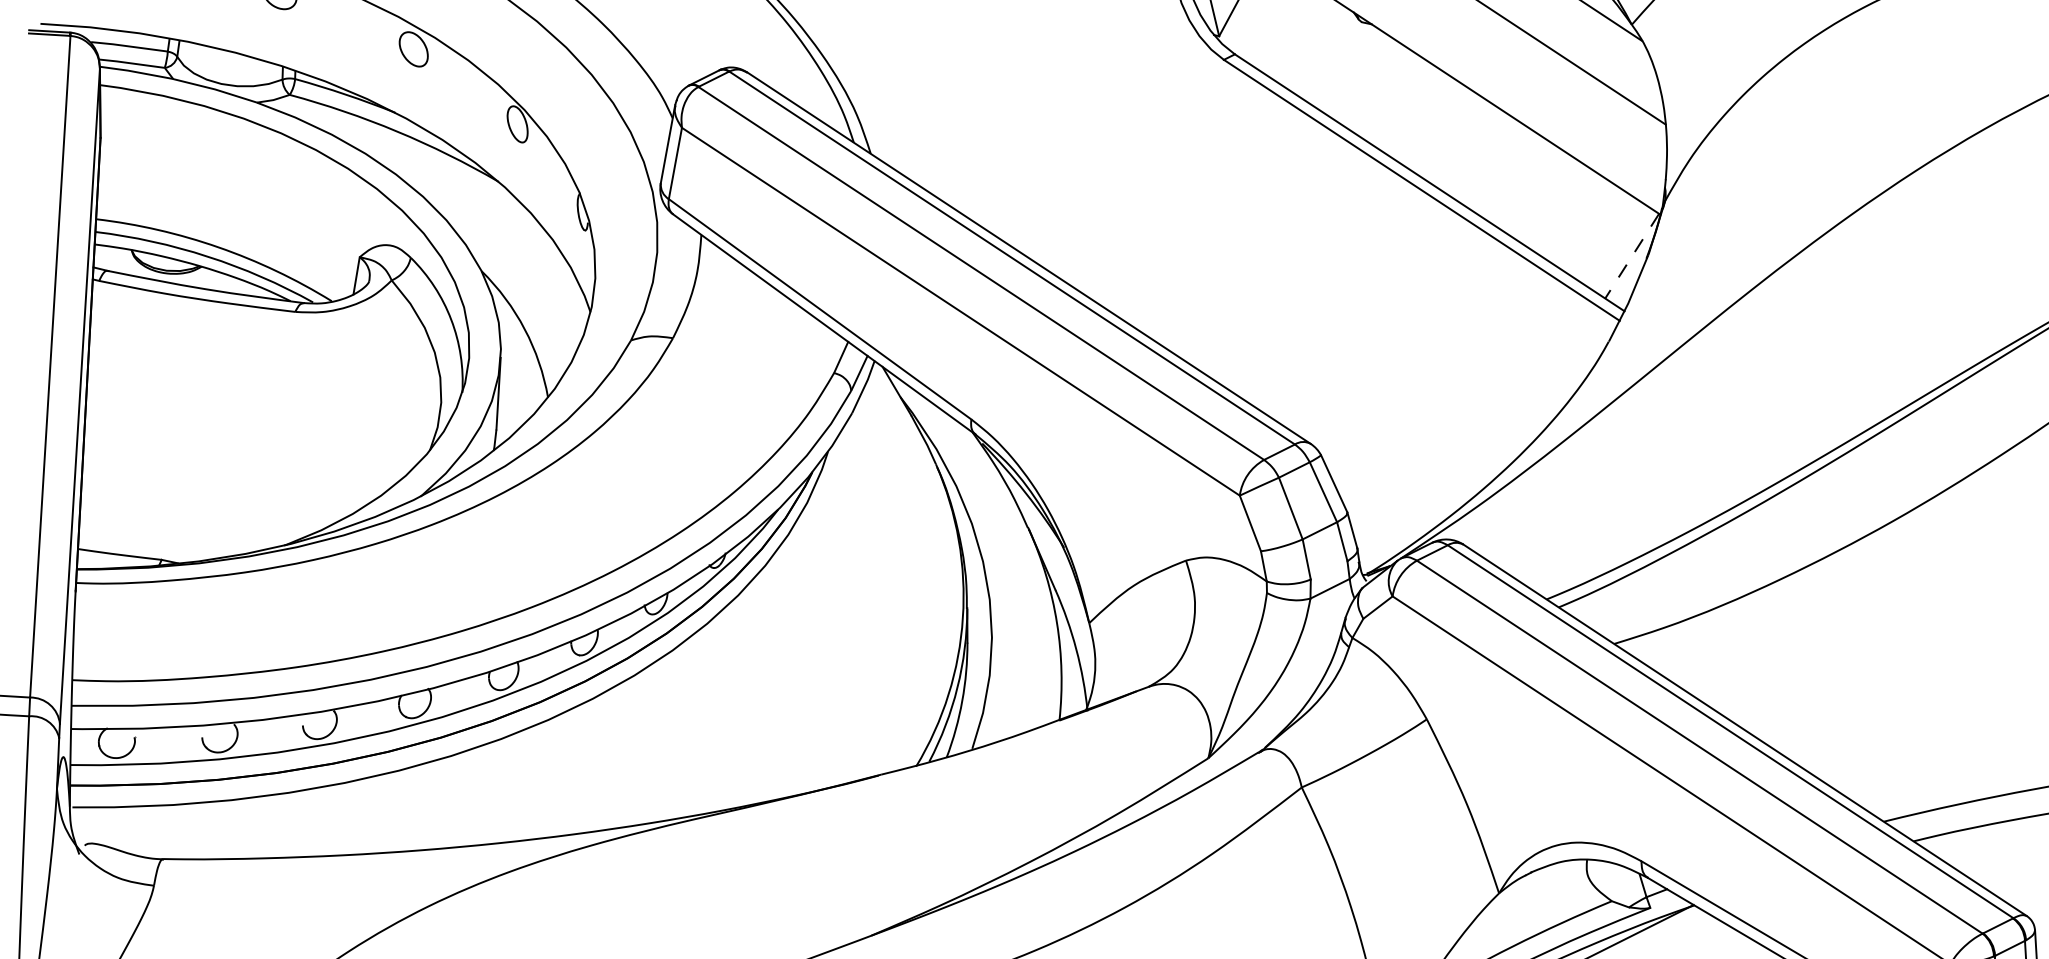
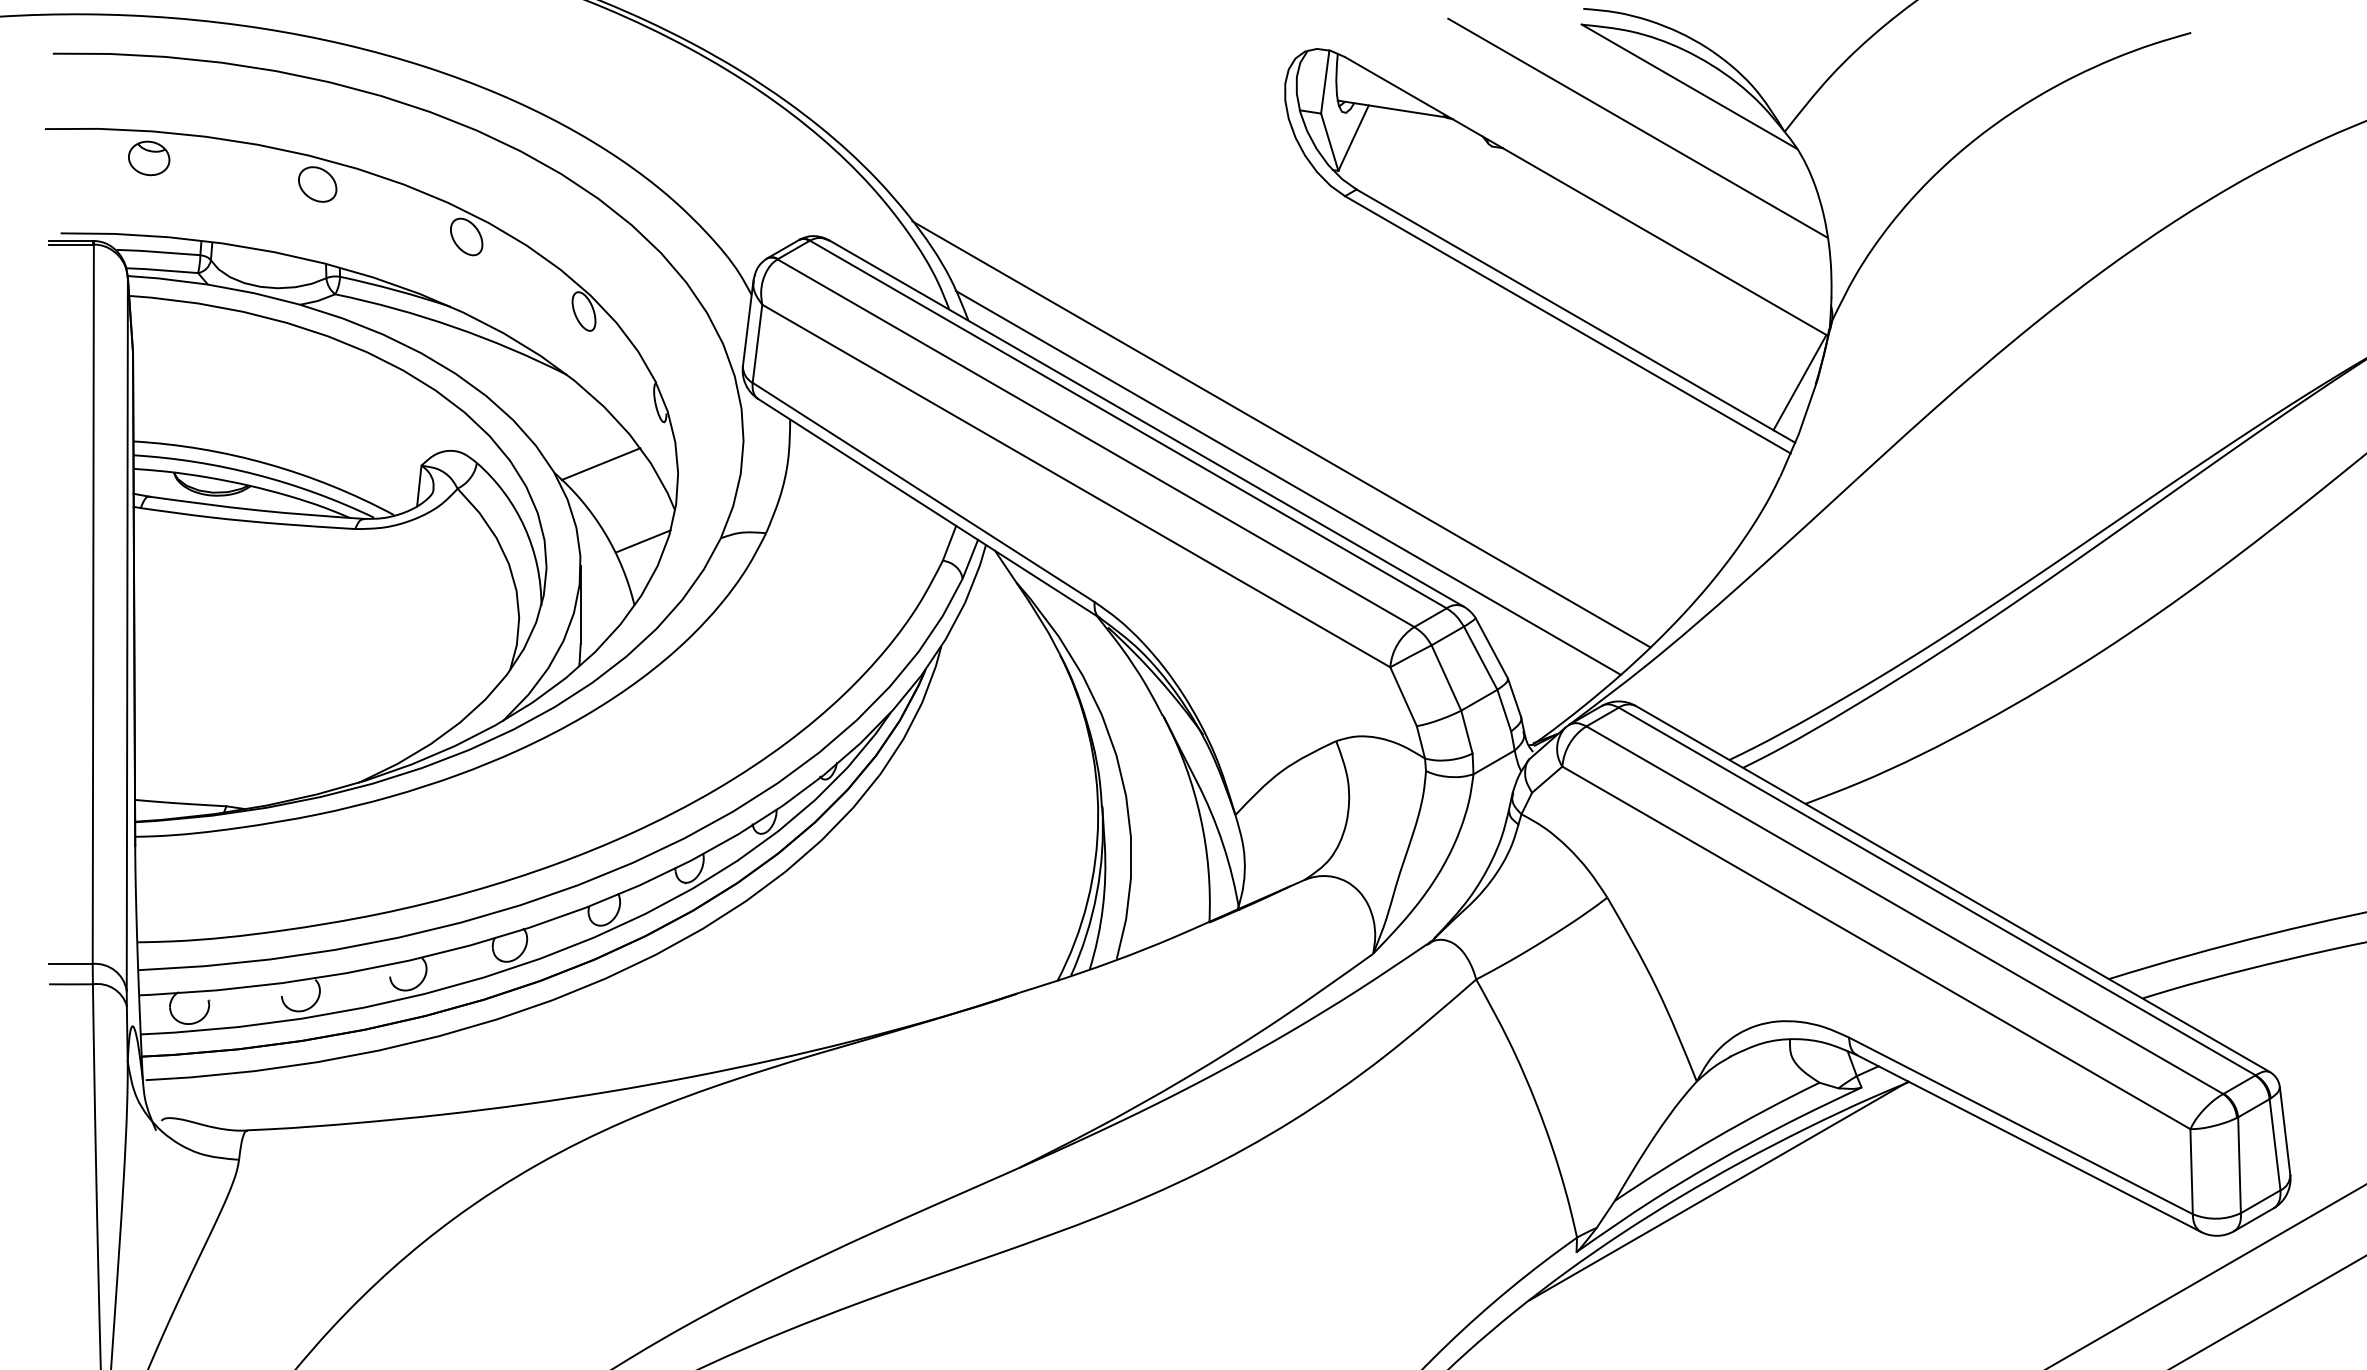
line: (1631, 256) -> (1799, 383), dashed -> solid
line: (524, 265) -> (600, 464), added
line: (1152, 275) -> (1281, 434), added
line: (1155, 320) -> (1287, 482), added
line: (558, 339) -> (642, 541), added

